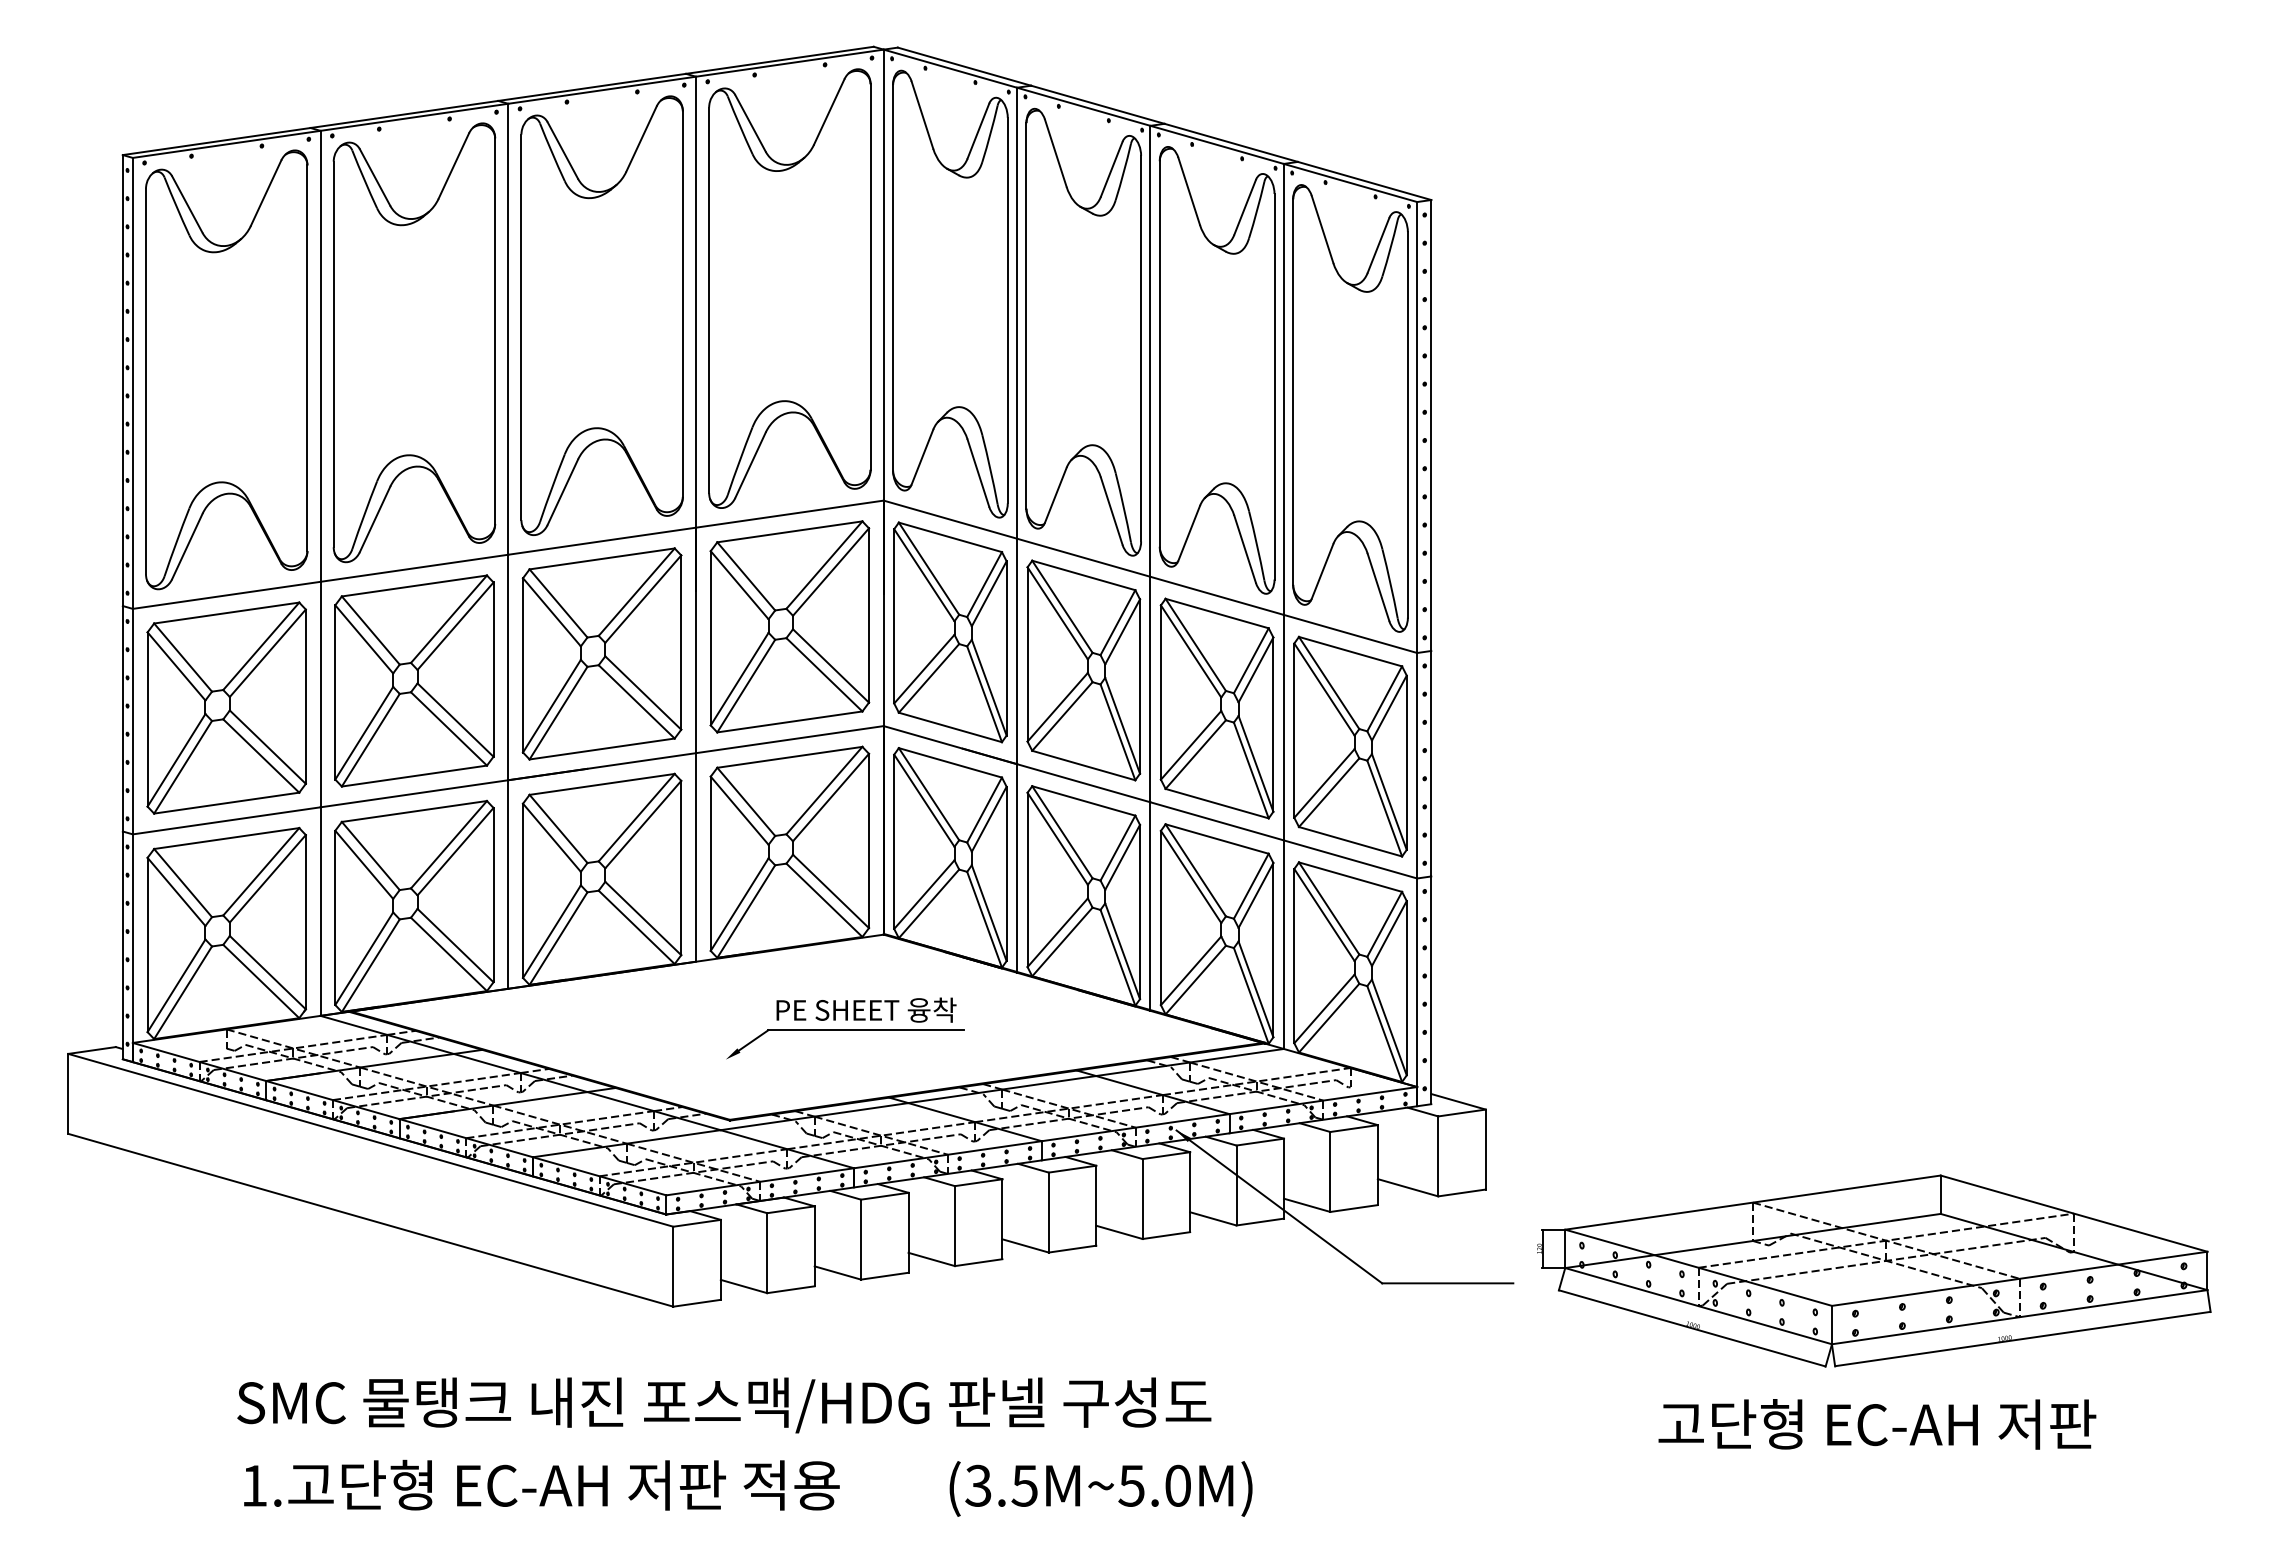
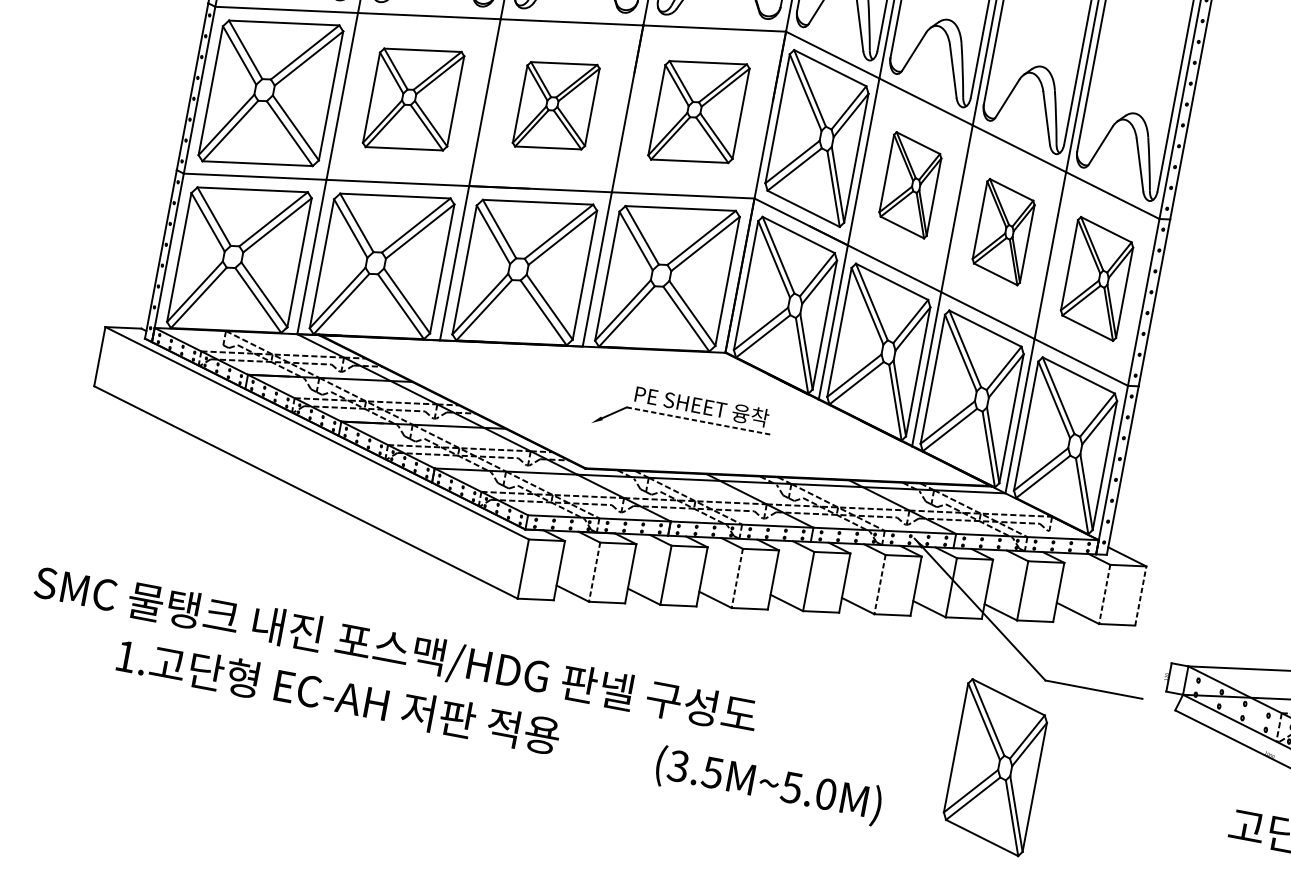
part: (789, 626) -> (698, 111), size x0.7
part: (601, 653) -> (555, 105), size x0.6
part: (1083, 670) -> (910, 185), size x0.6
part: (414, 680) -> (413, 99), size x0.7
part: (1216, 708) -> (1003, 232), size x0.6
part: (1350, 746) -> (1097, 278), size x0.7
line: (866, 1030) -> (699, 421), solid -> dashed
line: (1485, 1149) -> (1140, 595), solid -> dashed
line: (1438, 1156) -> (1104, 594), solid -> dashed
line: (1142, 1199) -> (879, 584), solid -> dashed
line: (954, 1226) -> (736, 578), solid -> dashed
line: (767, 1253) -> (594, 572), solid -> dashed
text: (724, 1405) -> (395, 651), moved
part: (1338, 1409) -> (995, 767), added
text: (541, 1484) -> (338, 695), moved
text: (1100, 1488) -> (768, 785), moved

